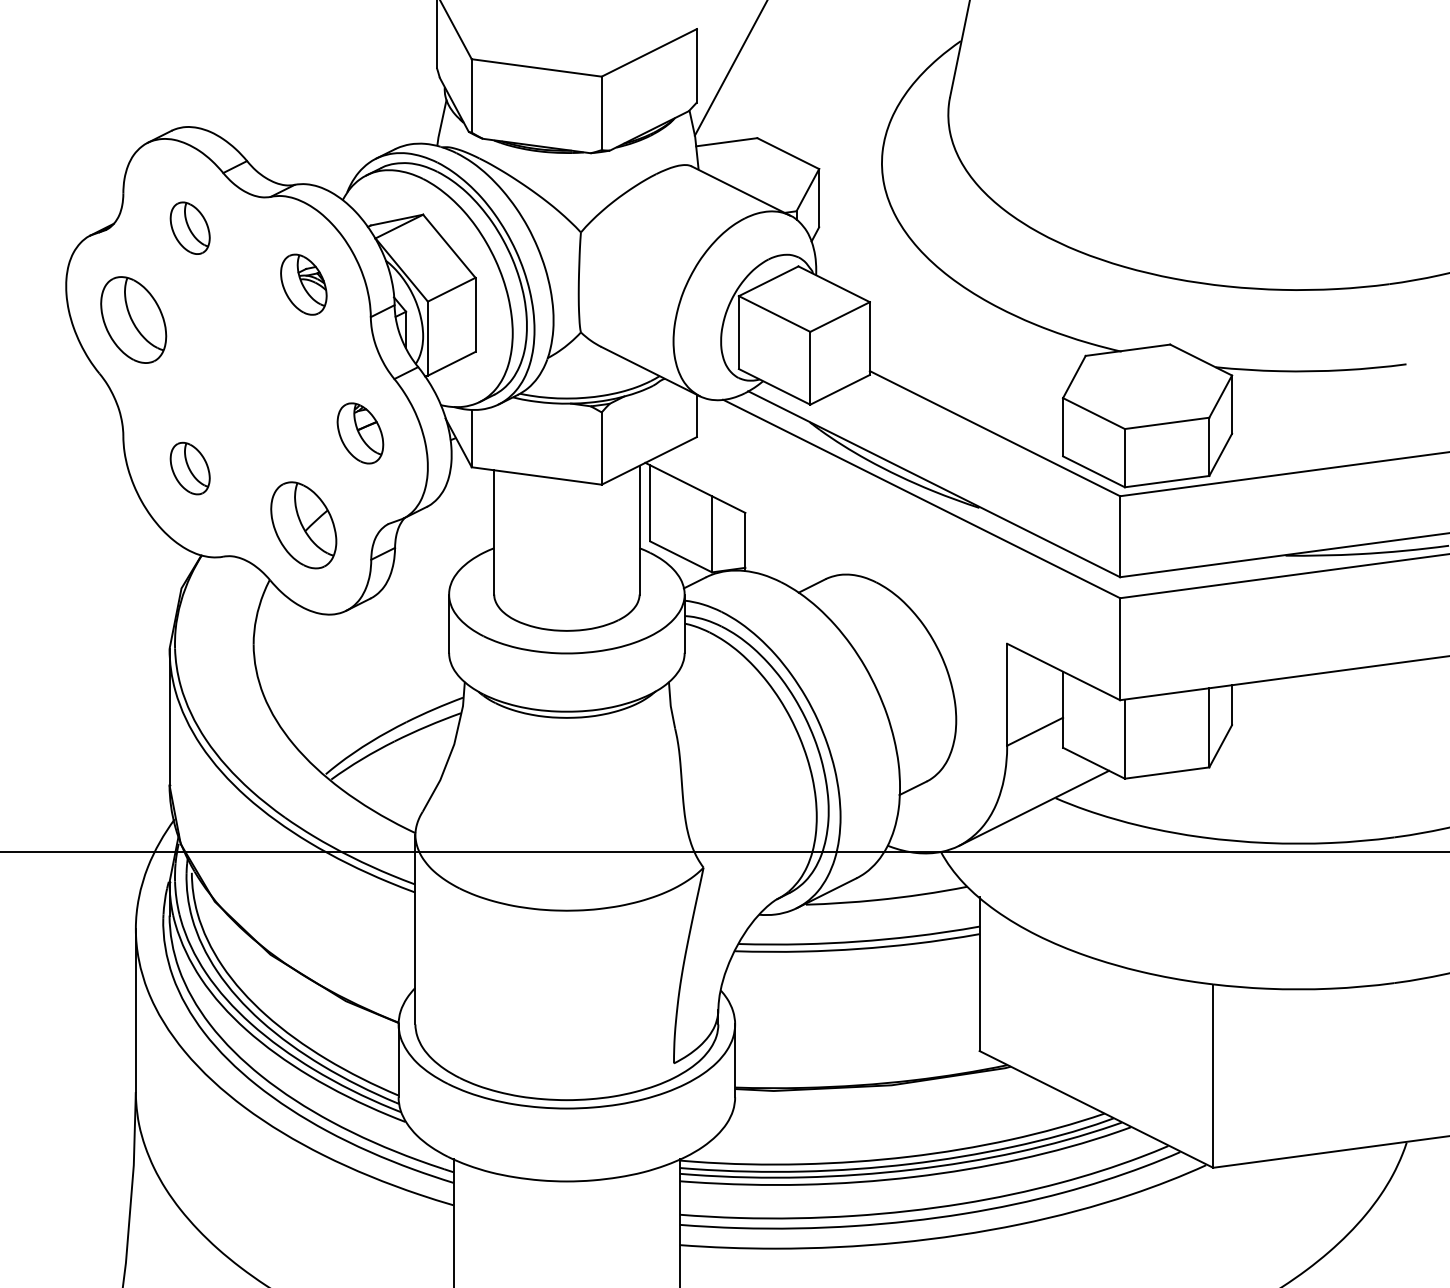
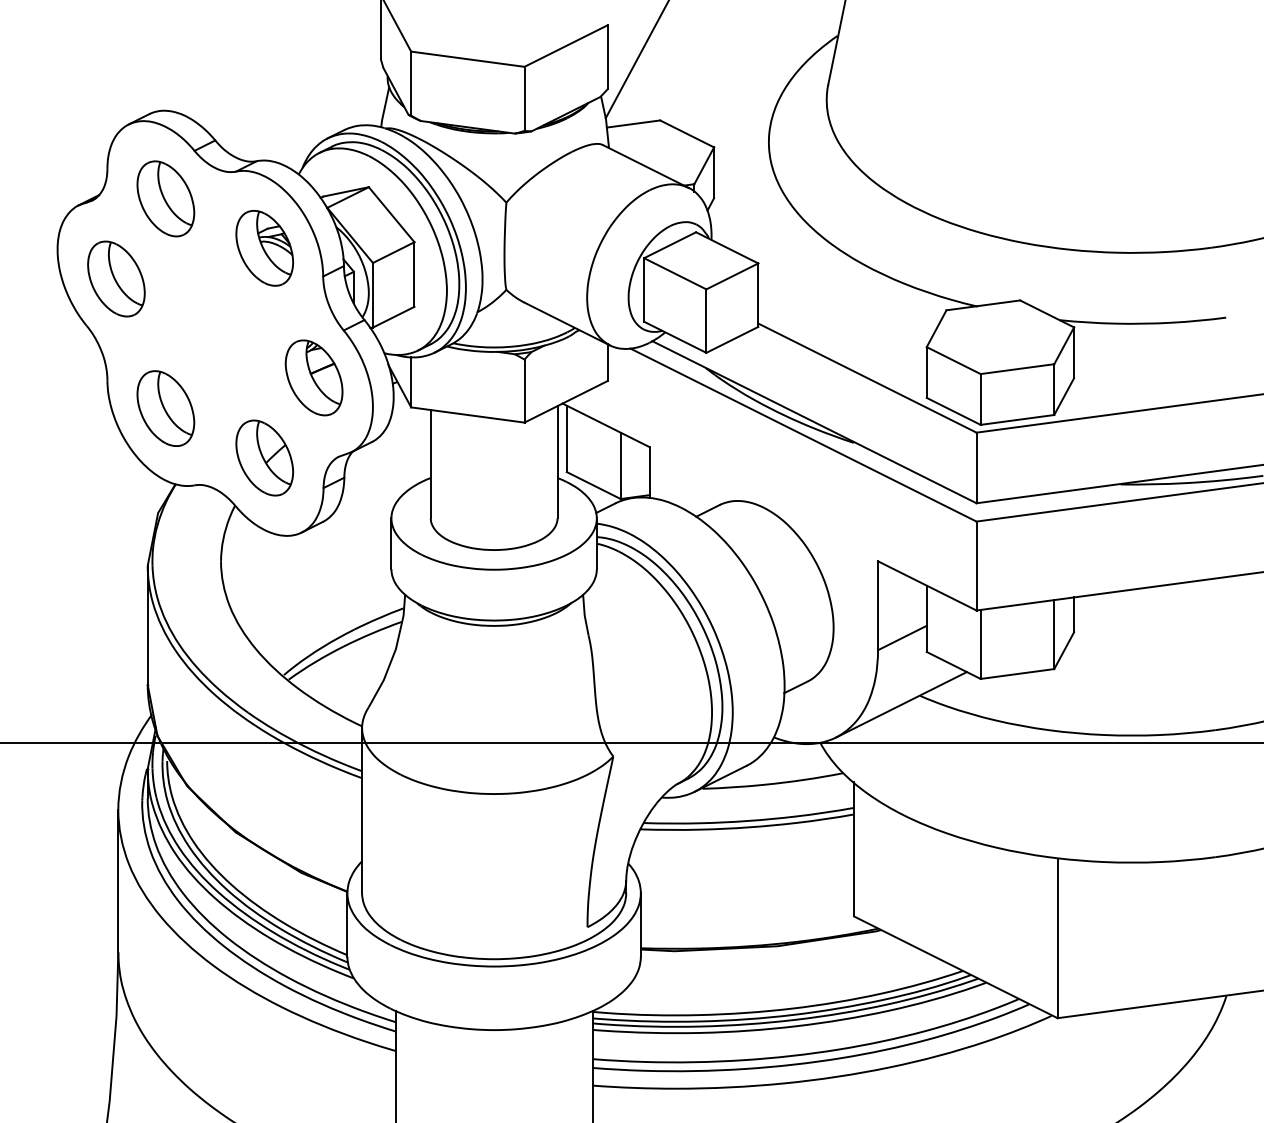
part: (189, 228) -> (165, 199), size x1.67
part: (303, 284) -> (264, 248), size x1.43
part: (360, 433) -> (314, 377), size x1.43
part: (189, 468) -> (165, 408), size x1.67

